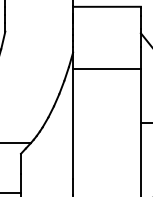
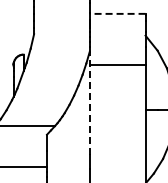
line: (106, 6) -> (117, 13), solid -> dashed
line: (72, 115) -> (89, 103), solid -> dashed

